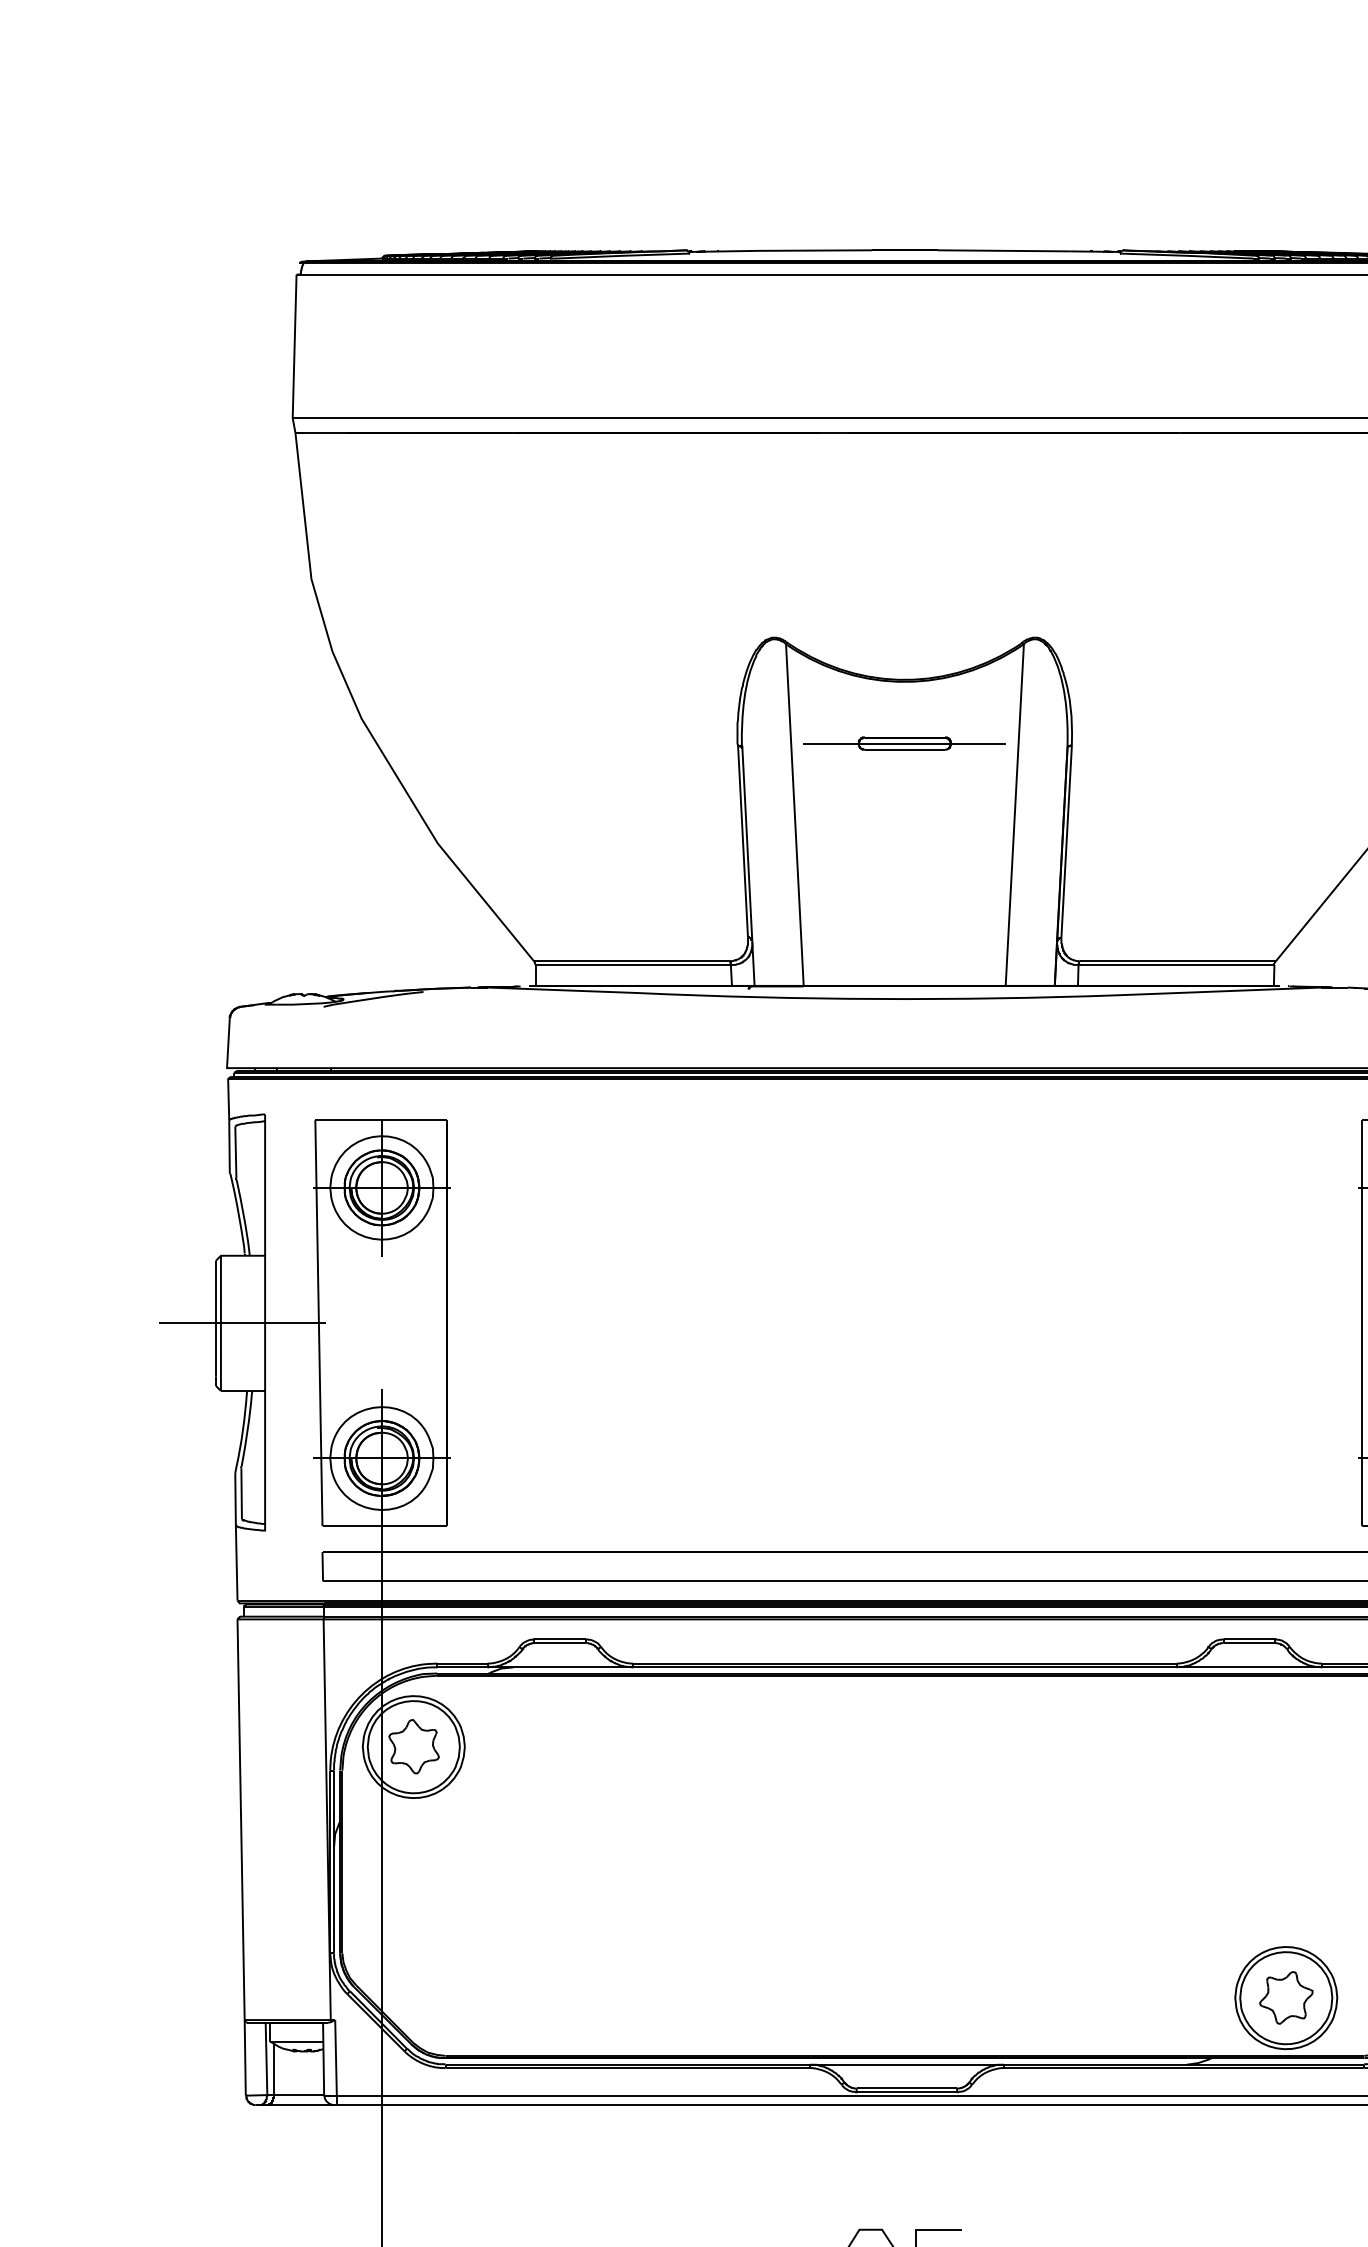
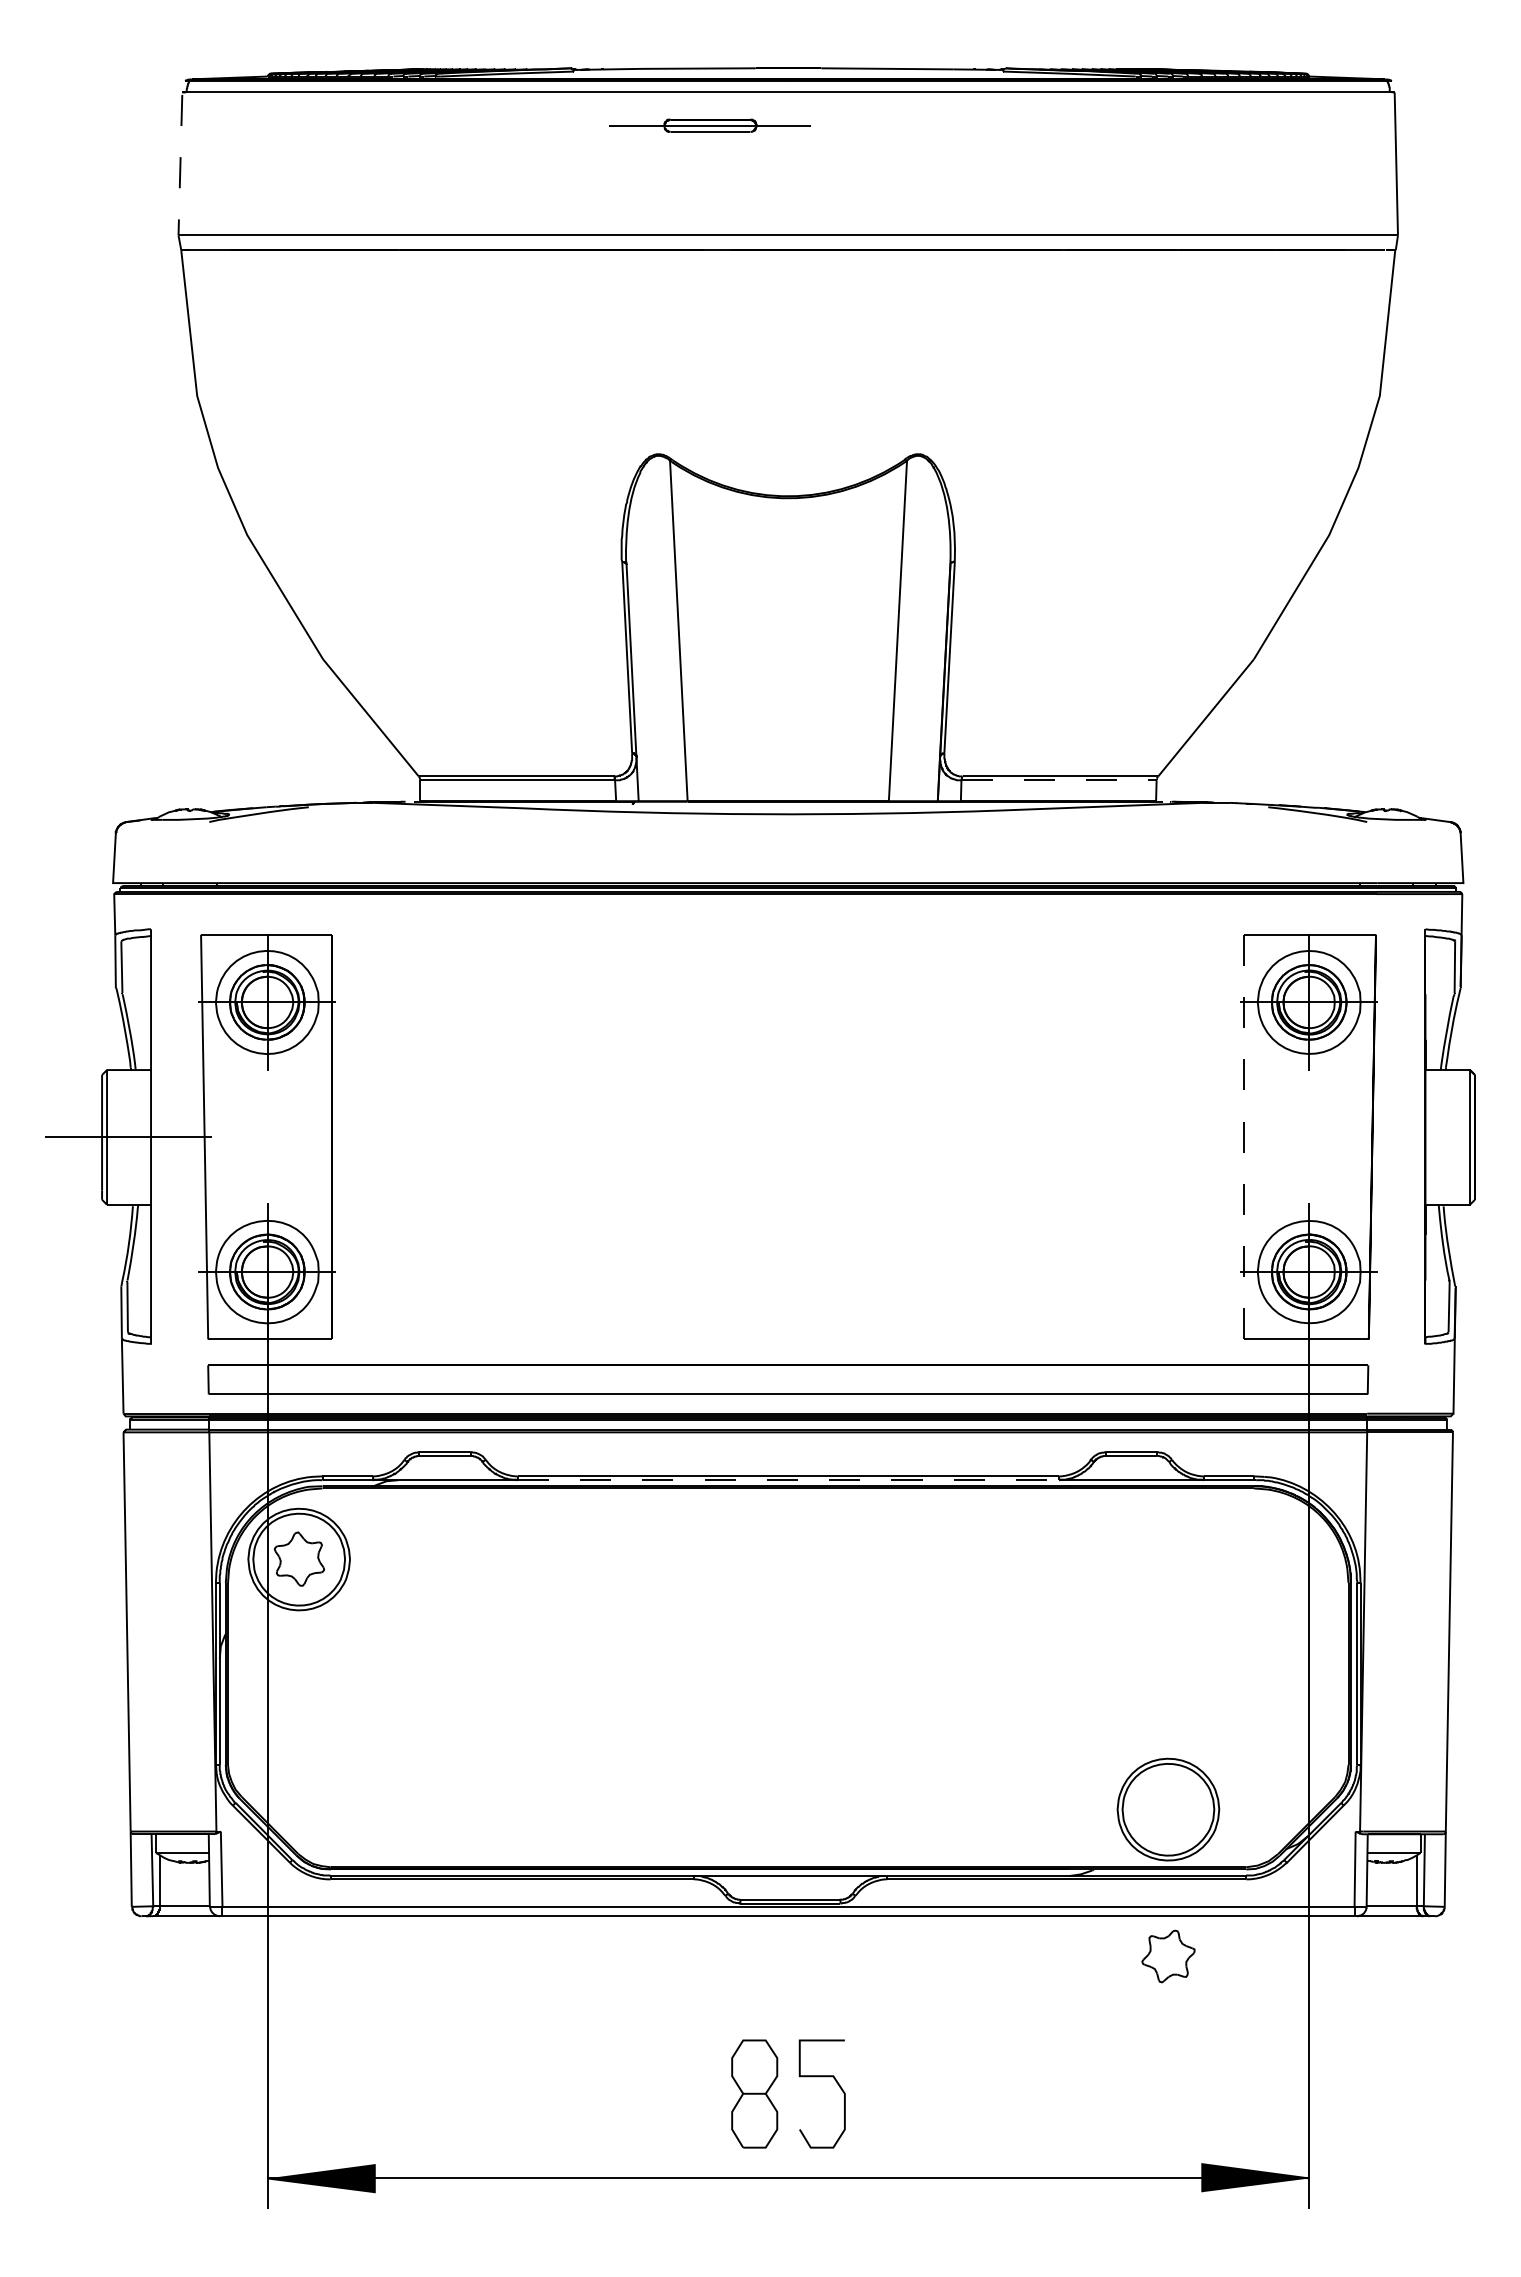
line: (294, 354) -> (180, 172), solid -> dashed
part: (903, 743) -> (709, 125), moved
line: (1176, 965) -> (1059, 780), solid -> dashed
line: (1362, 1323) -> (1244, 1137), solid -> dashed
line: (904, 1667) -> (788, 1480), solid -> dashed
part: (1286, 1997) -> (1168, 1956), moved

